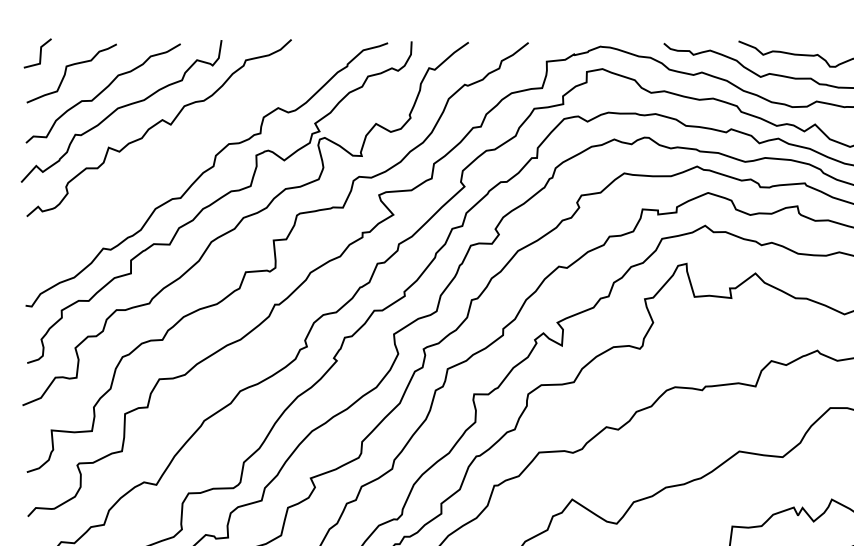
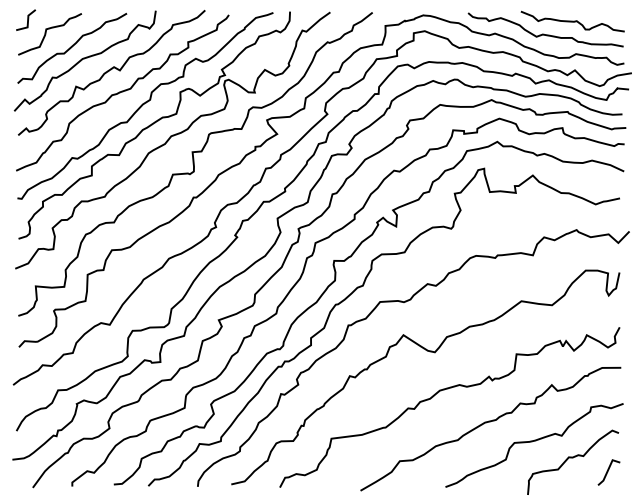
curve: (174, 155) -> (122, 92), added

